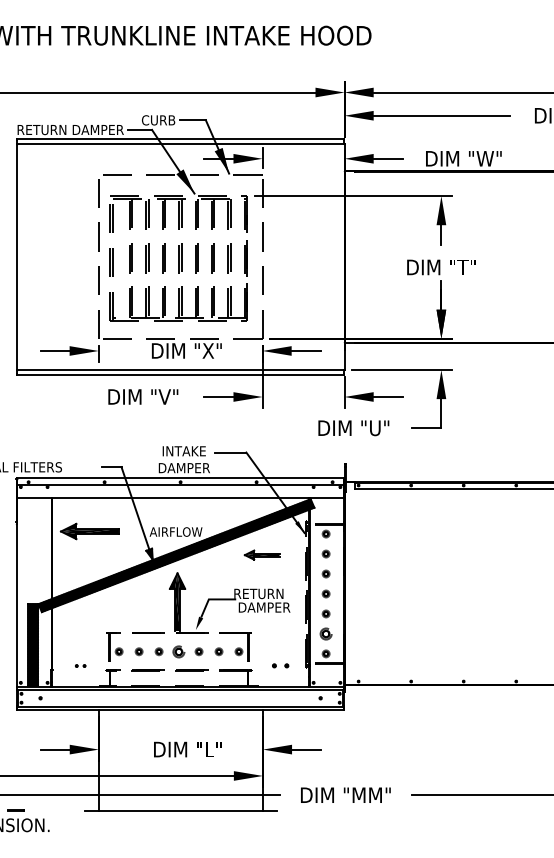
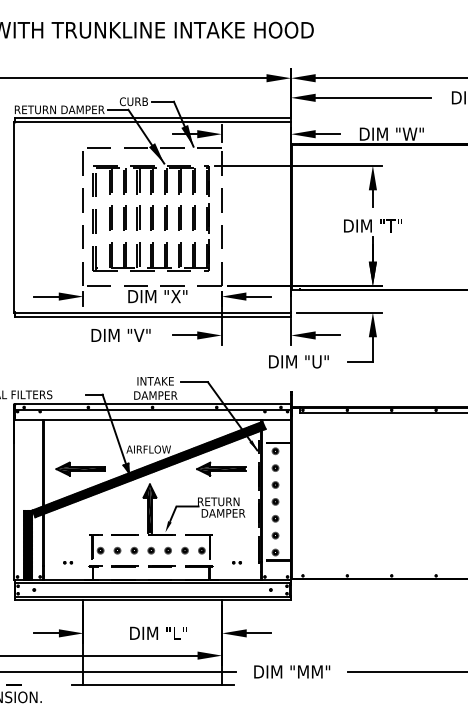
part: (89, 530) -> (80, 468), moved
part: (262, 554) -> (221, 468), size x1.67
part: (326, 633) -> (275, 535), size x0.62
part: (179, 651) -> (151, 550), size x0.62
part: (279, 665) -> (236, 562), size x0.62

